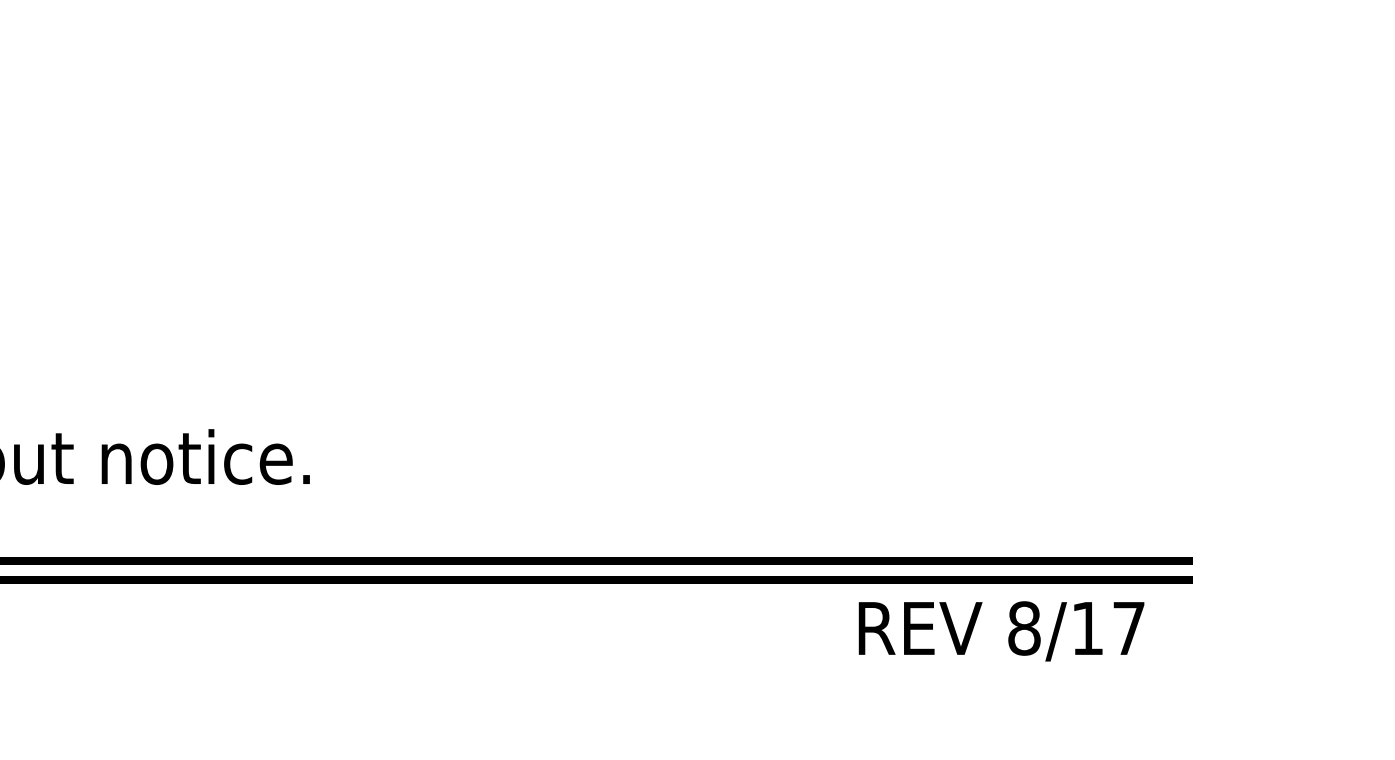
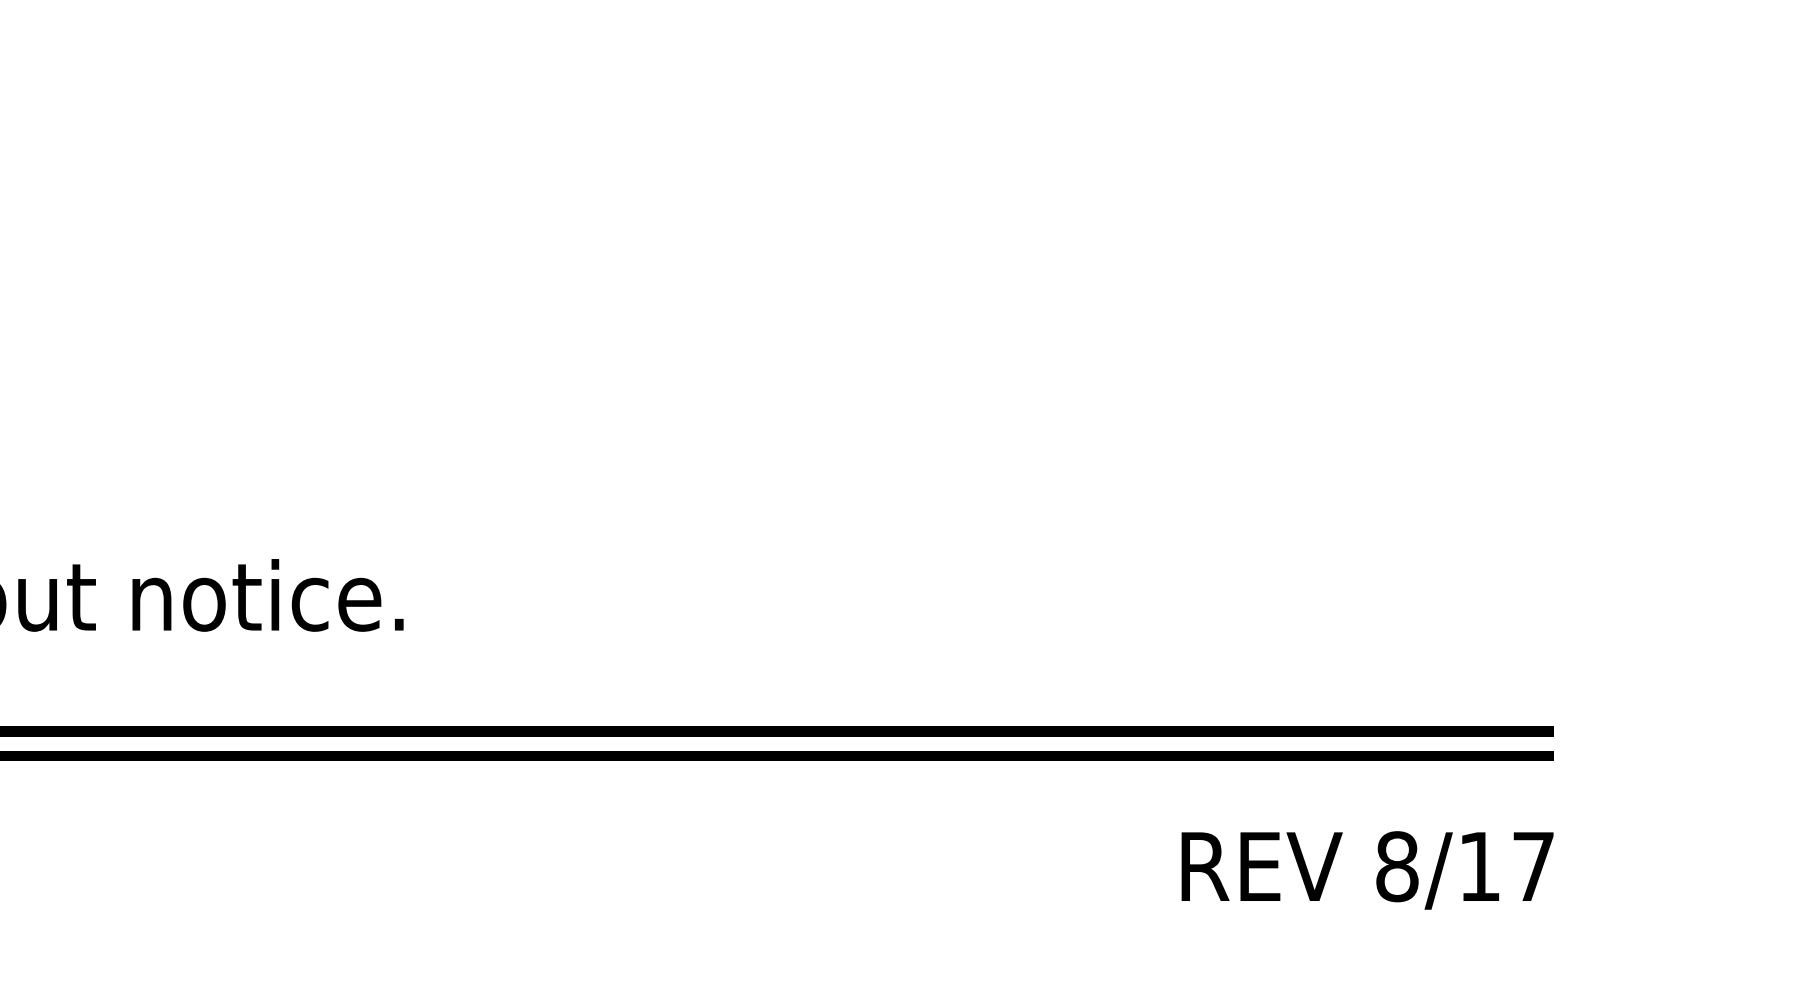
text: (1001, 631) -> (1367, 870), moved

